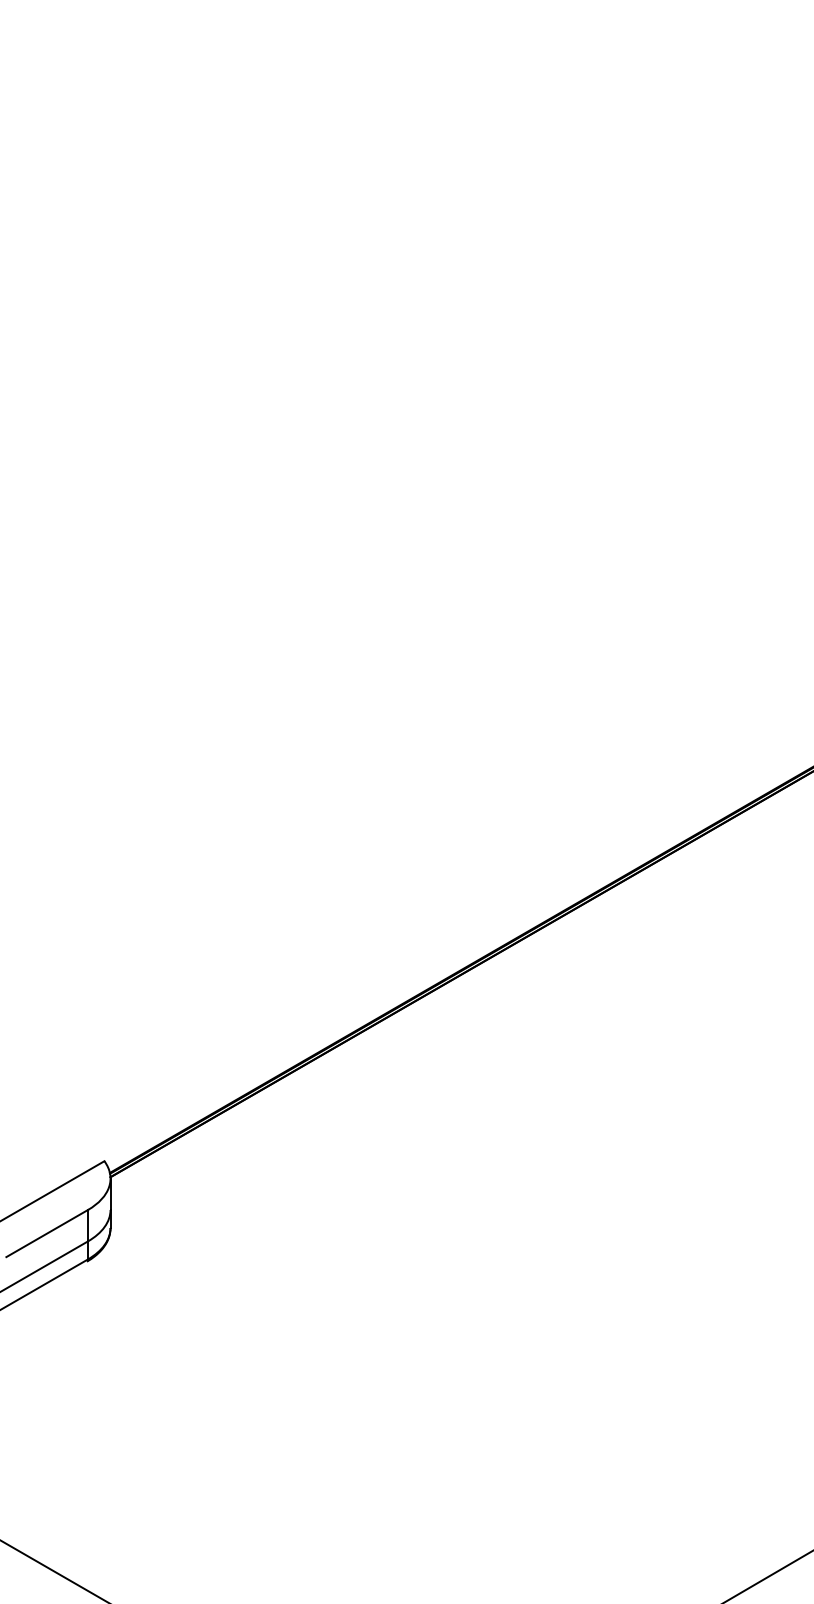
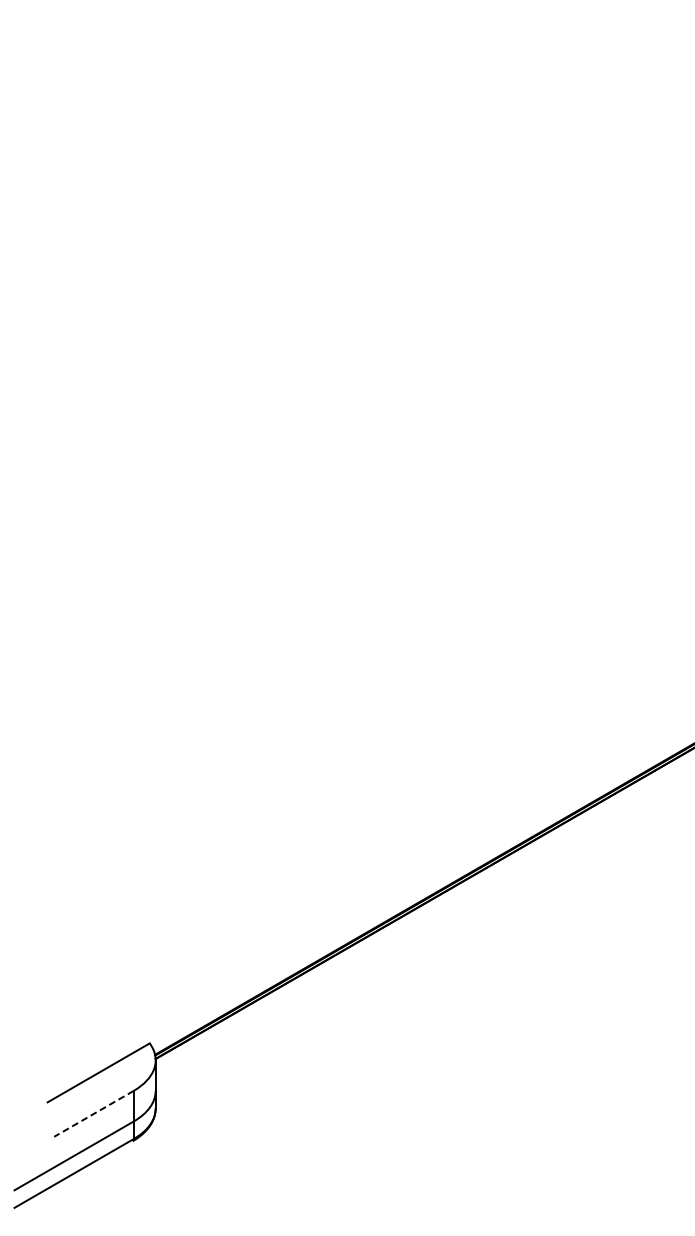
line: (46, 1233) -> (93, 1113), solid -> dashed

